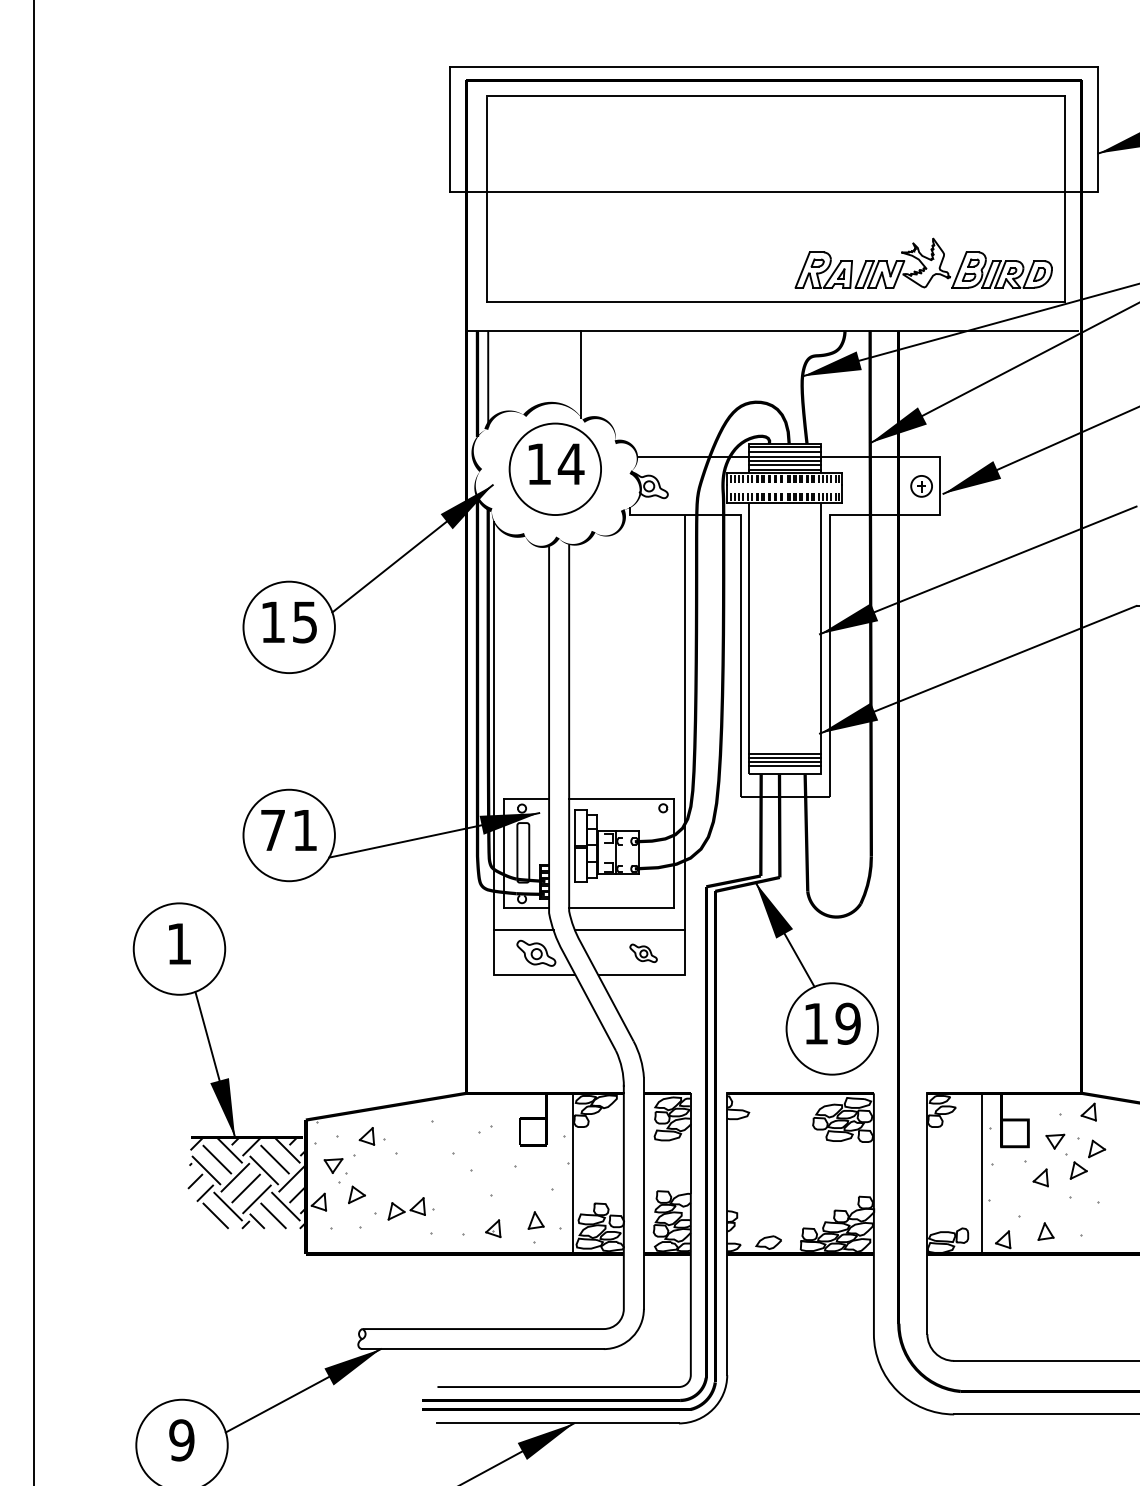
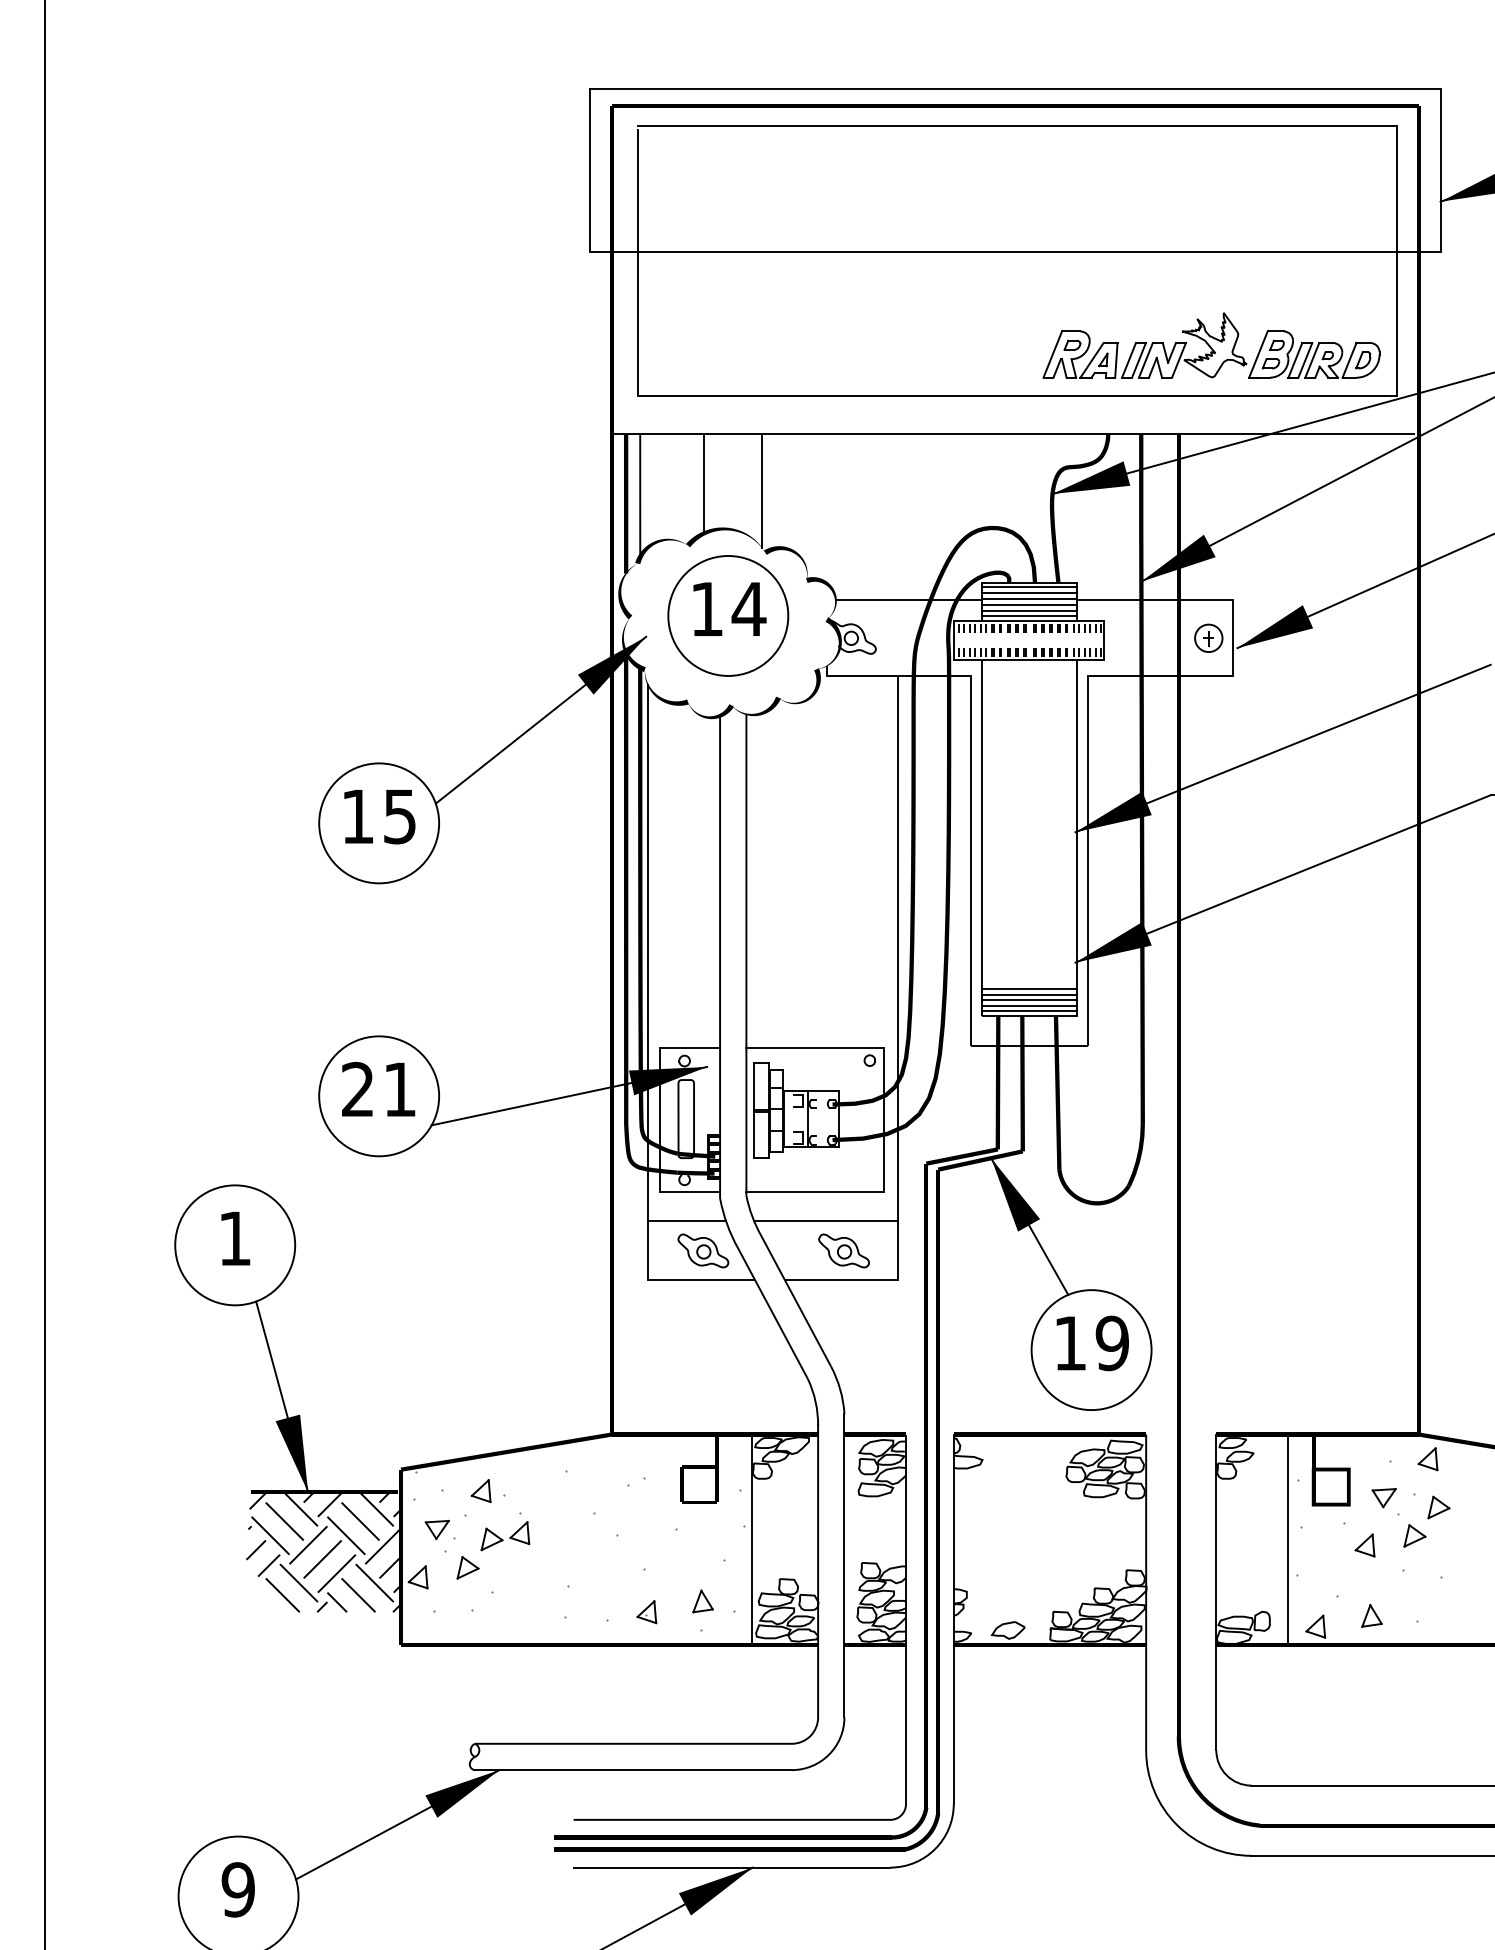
line: (537, 368) -> (704, 483), added
line: (784, 770) -> (1029, 1011), added
text: (272, 829) -> (357, 1088), 71 -> 21
part: (643, 953) -> (843, 1250), size x1.43
part: (406, 1209) -> (505, 1536), moved

